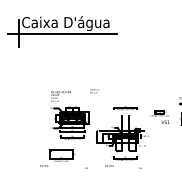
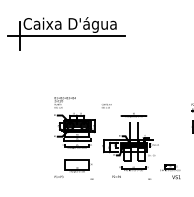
text: (94, 91) -> (106, 106), moved
part: (159, 116) -> (170, 171), moved
part: (57, 158) -> (73, 168), moved

